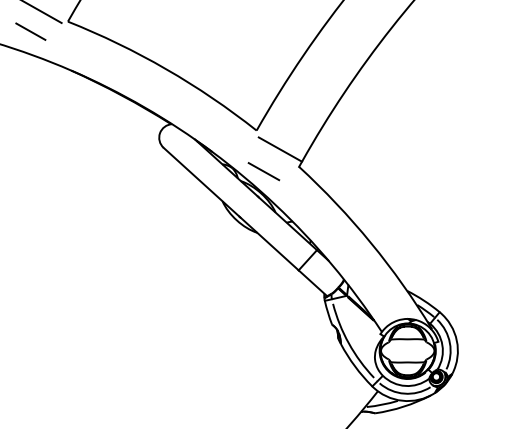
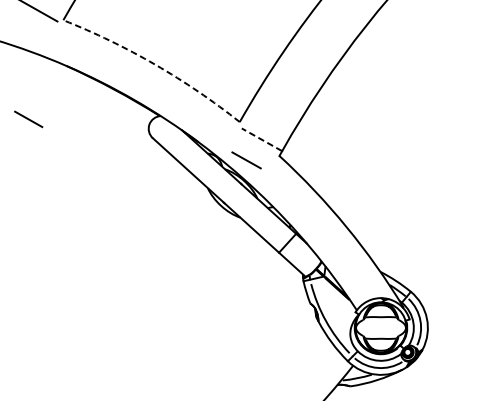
line: (30, 31) -> (28, 119), moved
arc: (166, 69) -> (155, 64), solid -> dashed
line: (280, 149) -> (262, 139), solid -> dashed

